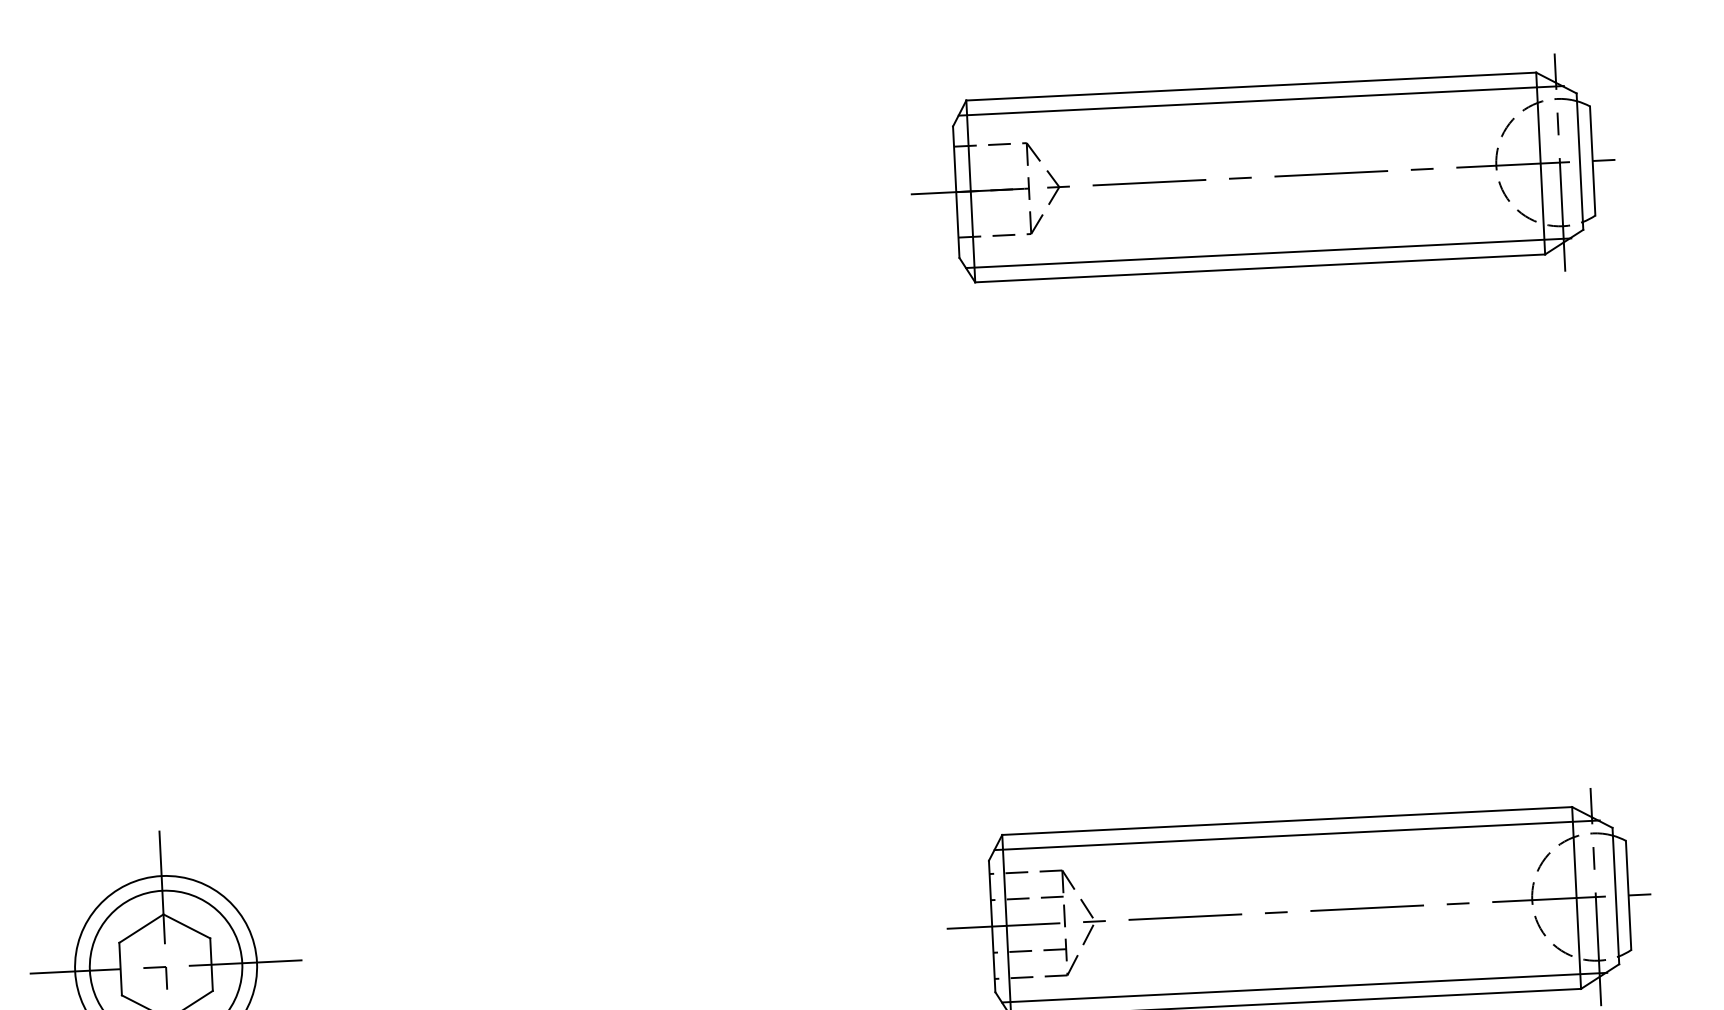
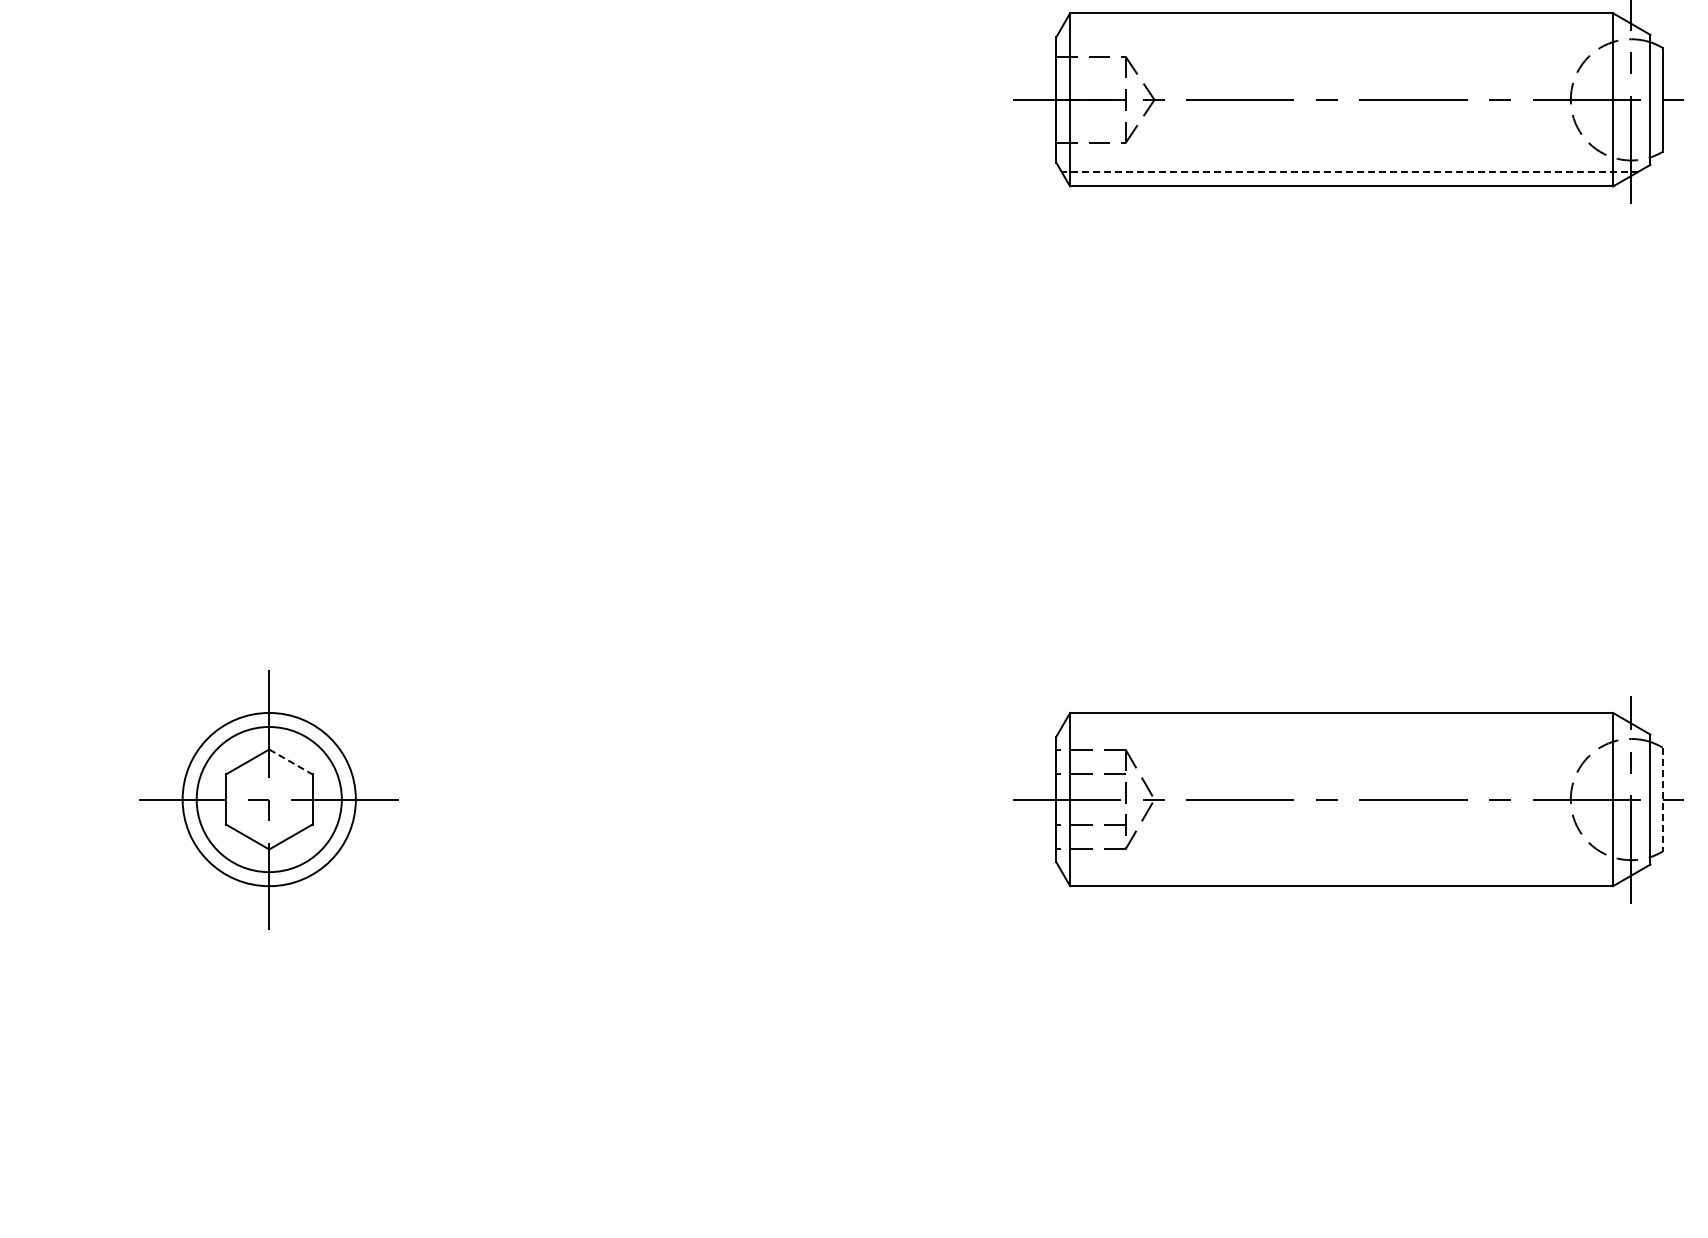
line: (1261, 101) -> (1350, 27), removed
line: (1267, 253) -> (1349, 172), solid -> dashed
line: (1297, 834) -> (1350, 726), removed
line: (1628, 895) -> (1662, 799), solid -> dashed
line: (186, 925) -> (290, 761), solid -> dashed
line: (1304, 988) -> (1350, 872), removed

